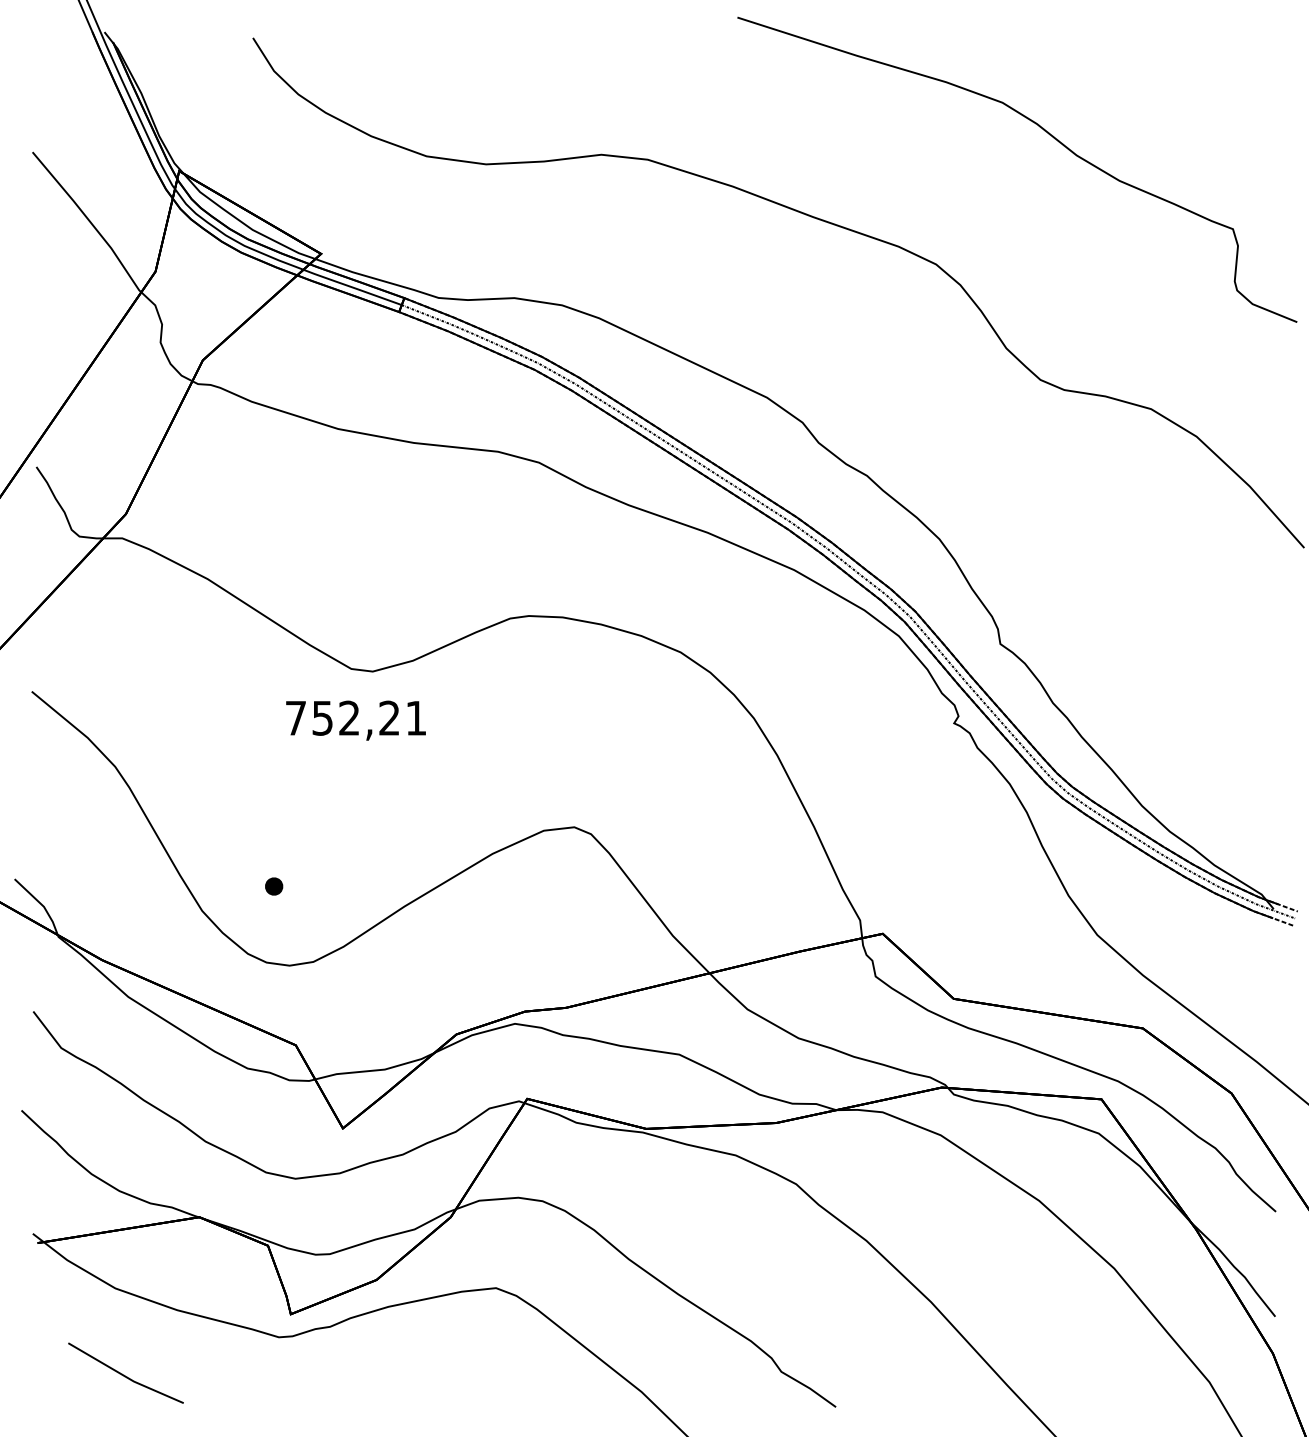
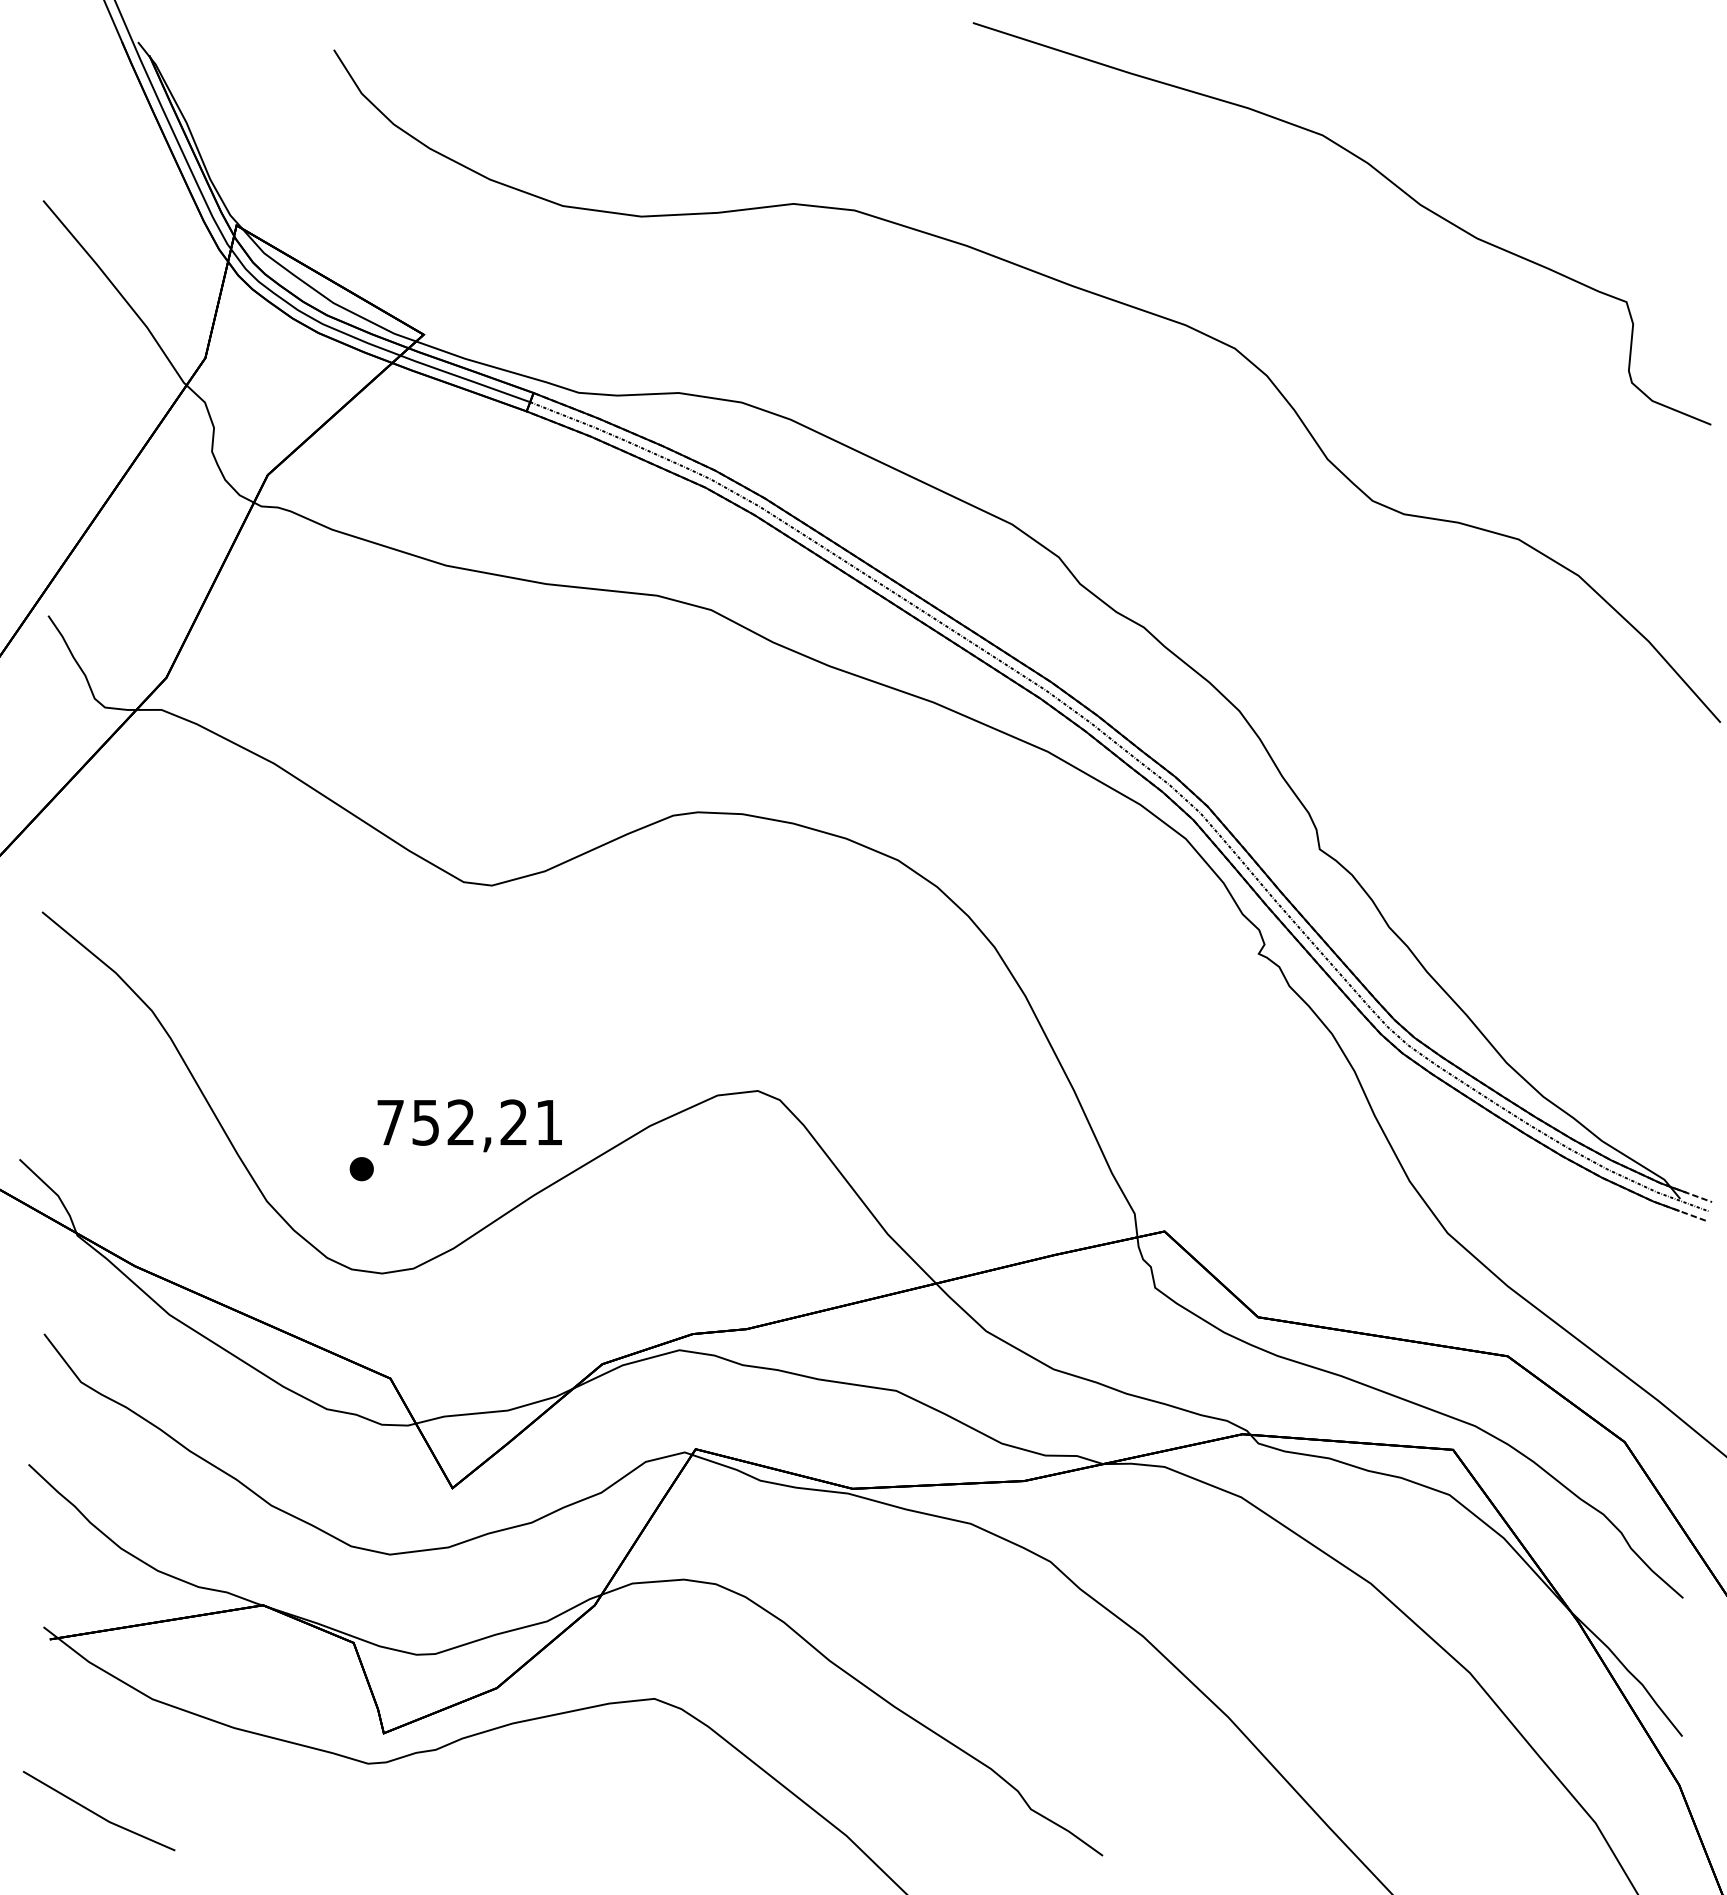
text: (355, 720) -> (469, 1125), moved
line: (124, 1374) -> (97, 1812), moved

